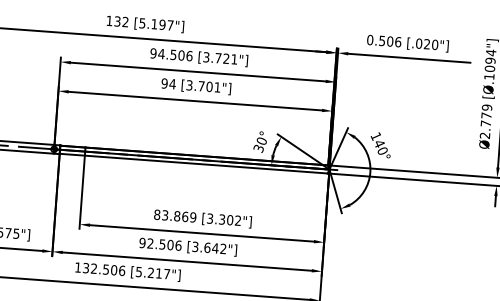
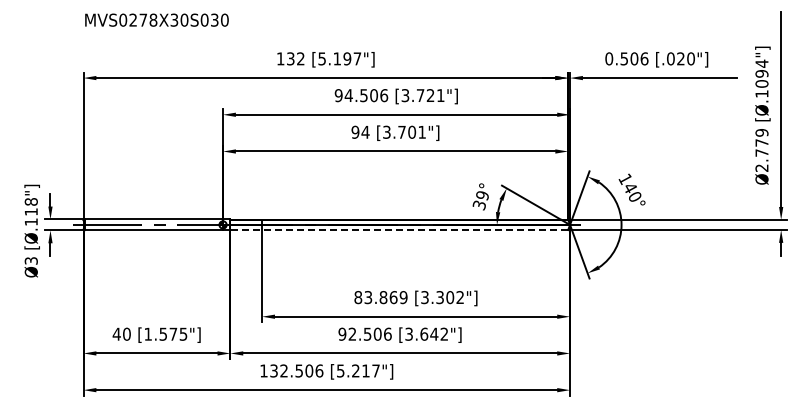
text: (261, 141) -> (482, 196), 30° -> 39°
line: (193, 164) -> (399, 230), solid -> dashed

